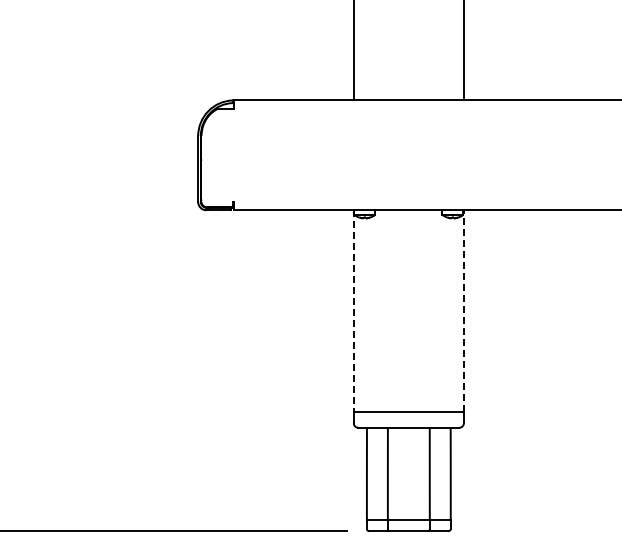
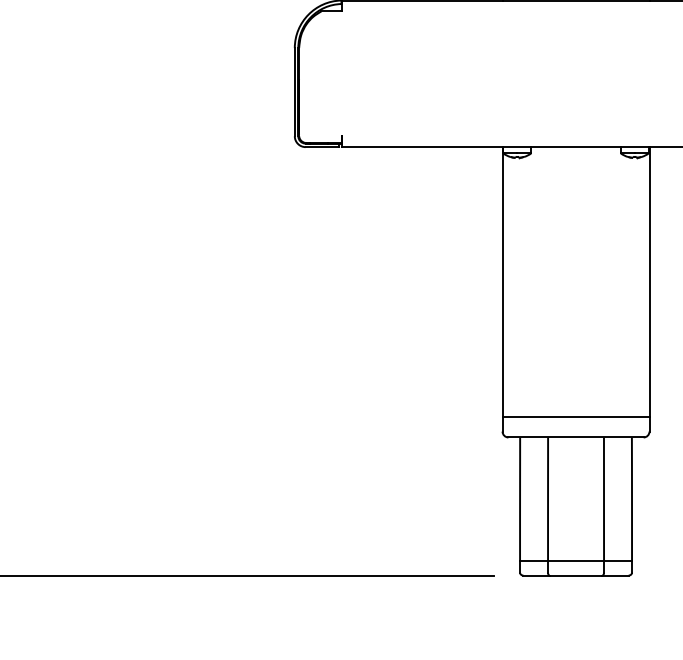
line: (463, 310) -> (649, 280), dashed -> solid
line: (353, 311) -> (502, 282), dashed -> solid

